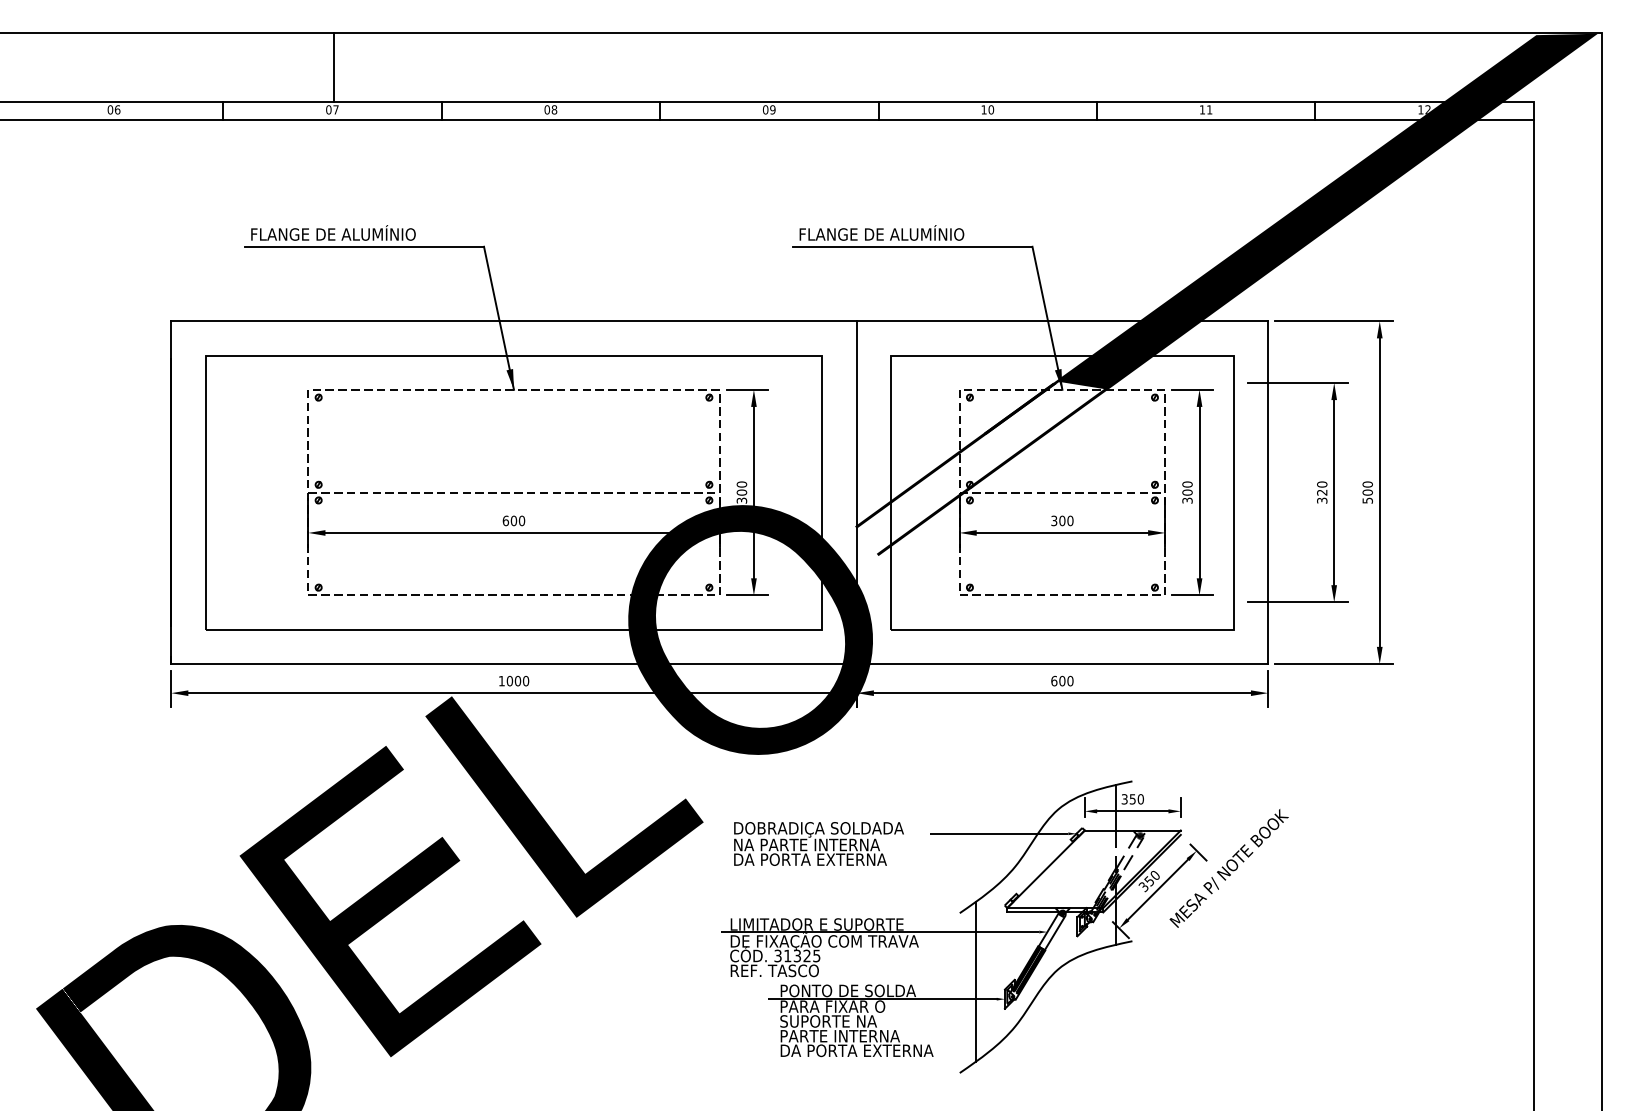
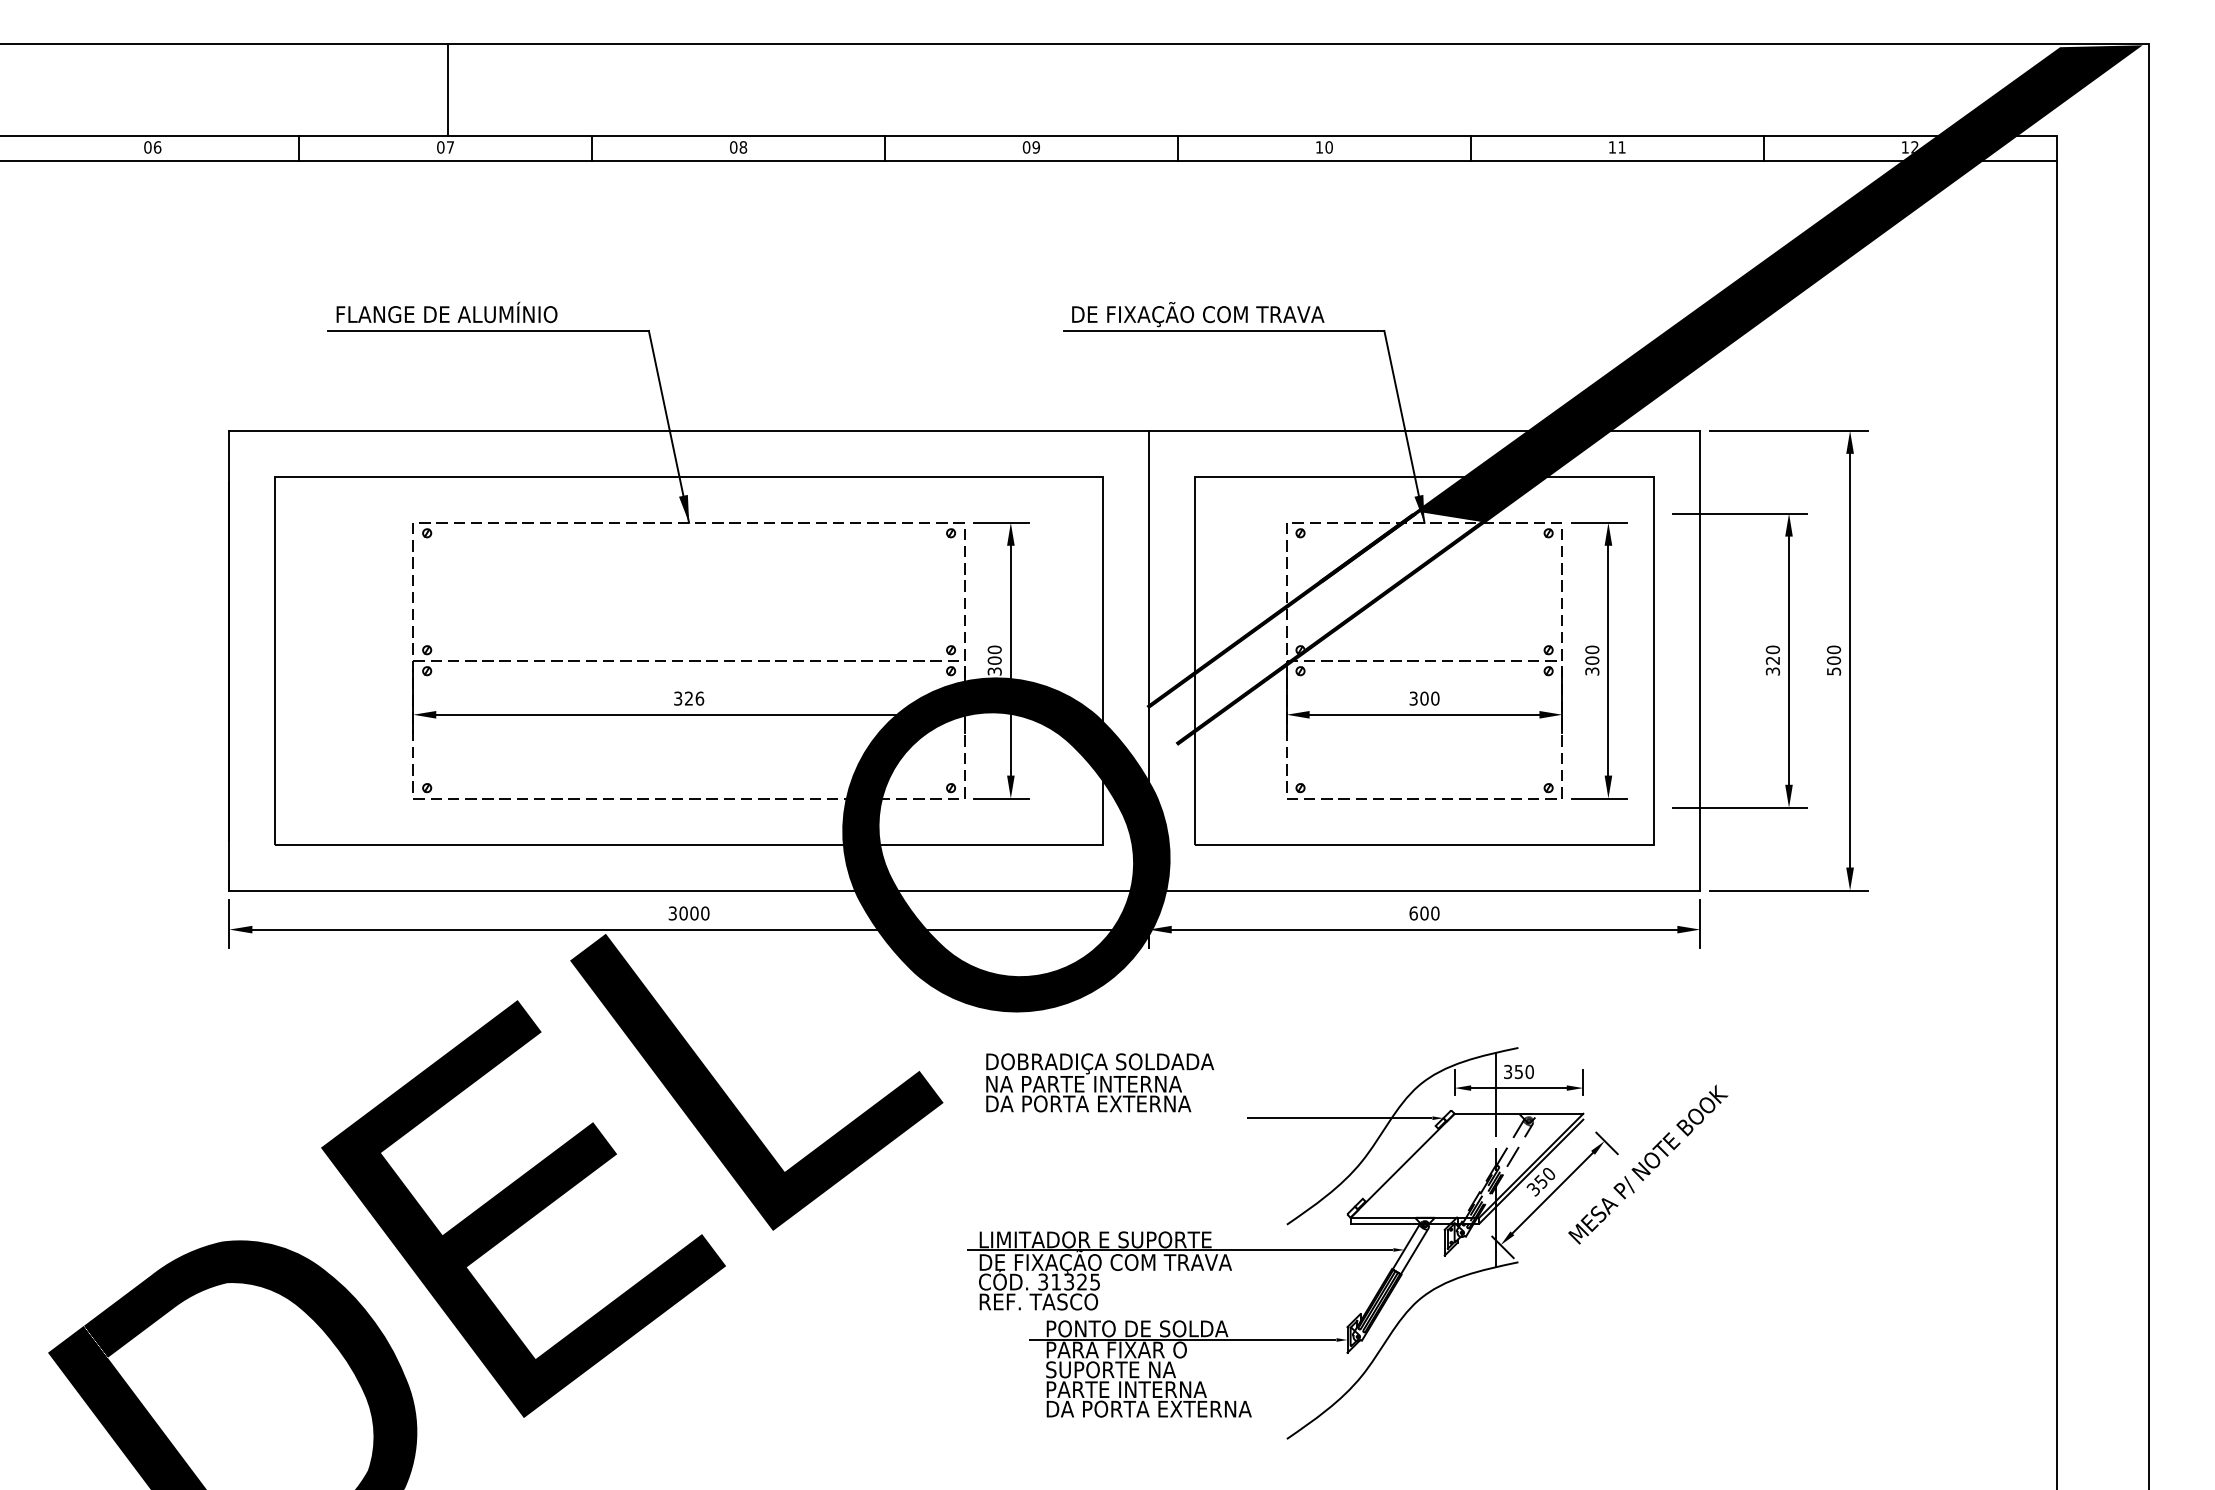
text: (894, 234) -> (1199, 314), FLANGE DE ALUMÍNIO -> DE FIXAÇÃO COM TRAVA
text: (514, 520) -> (689, 698), 600 -> 326
text: (501, 681) -> (672, 913), 1000 -> 3000
text: (819, 843) -> (1100, 1082), moved
line: (976, 981) -> (1309, 1316), removed

